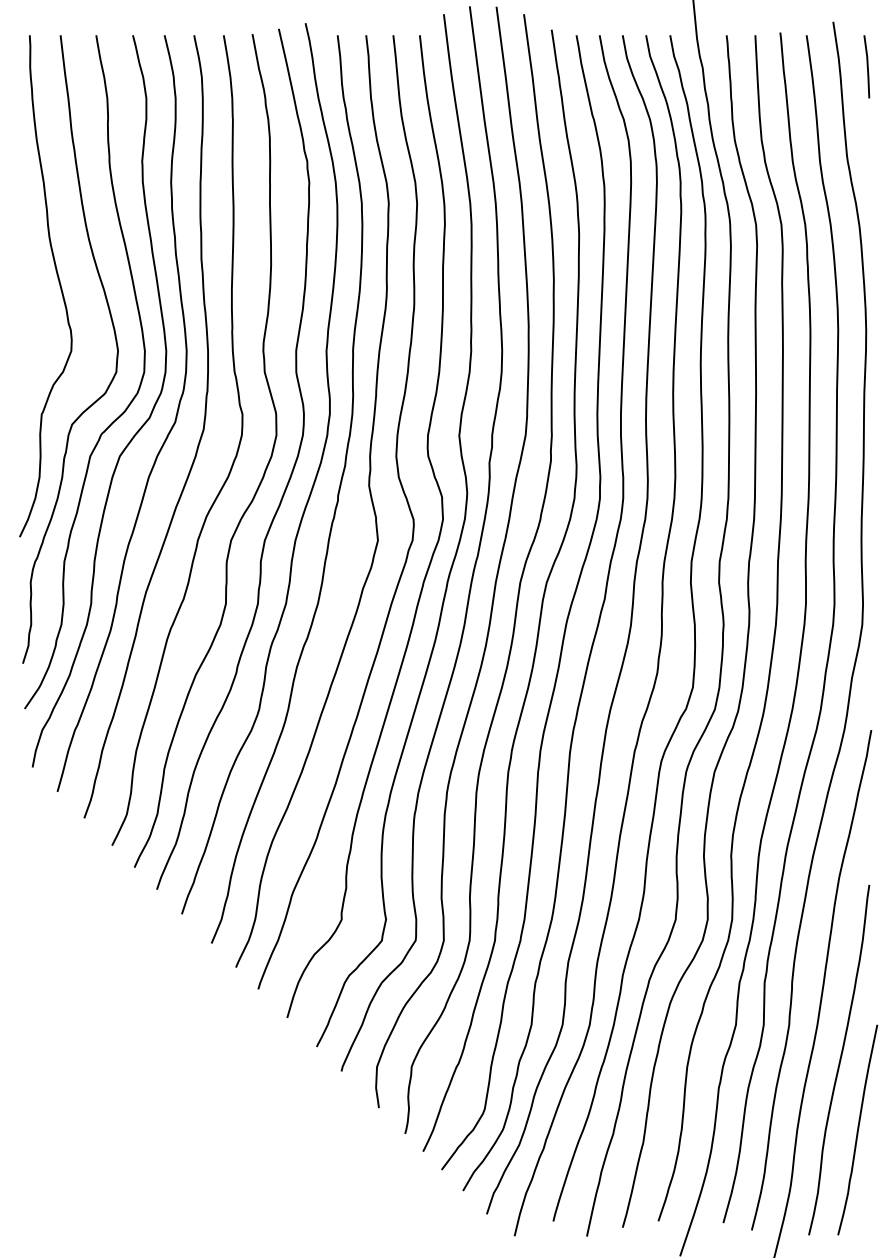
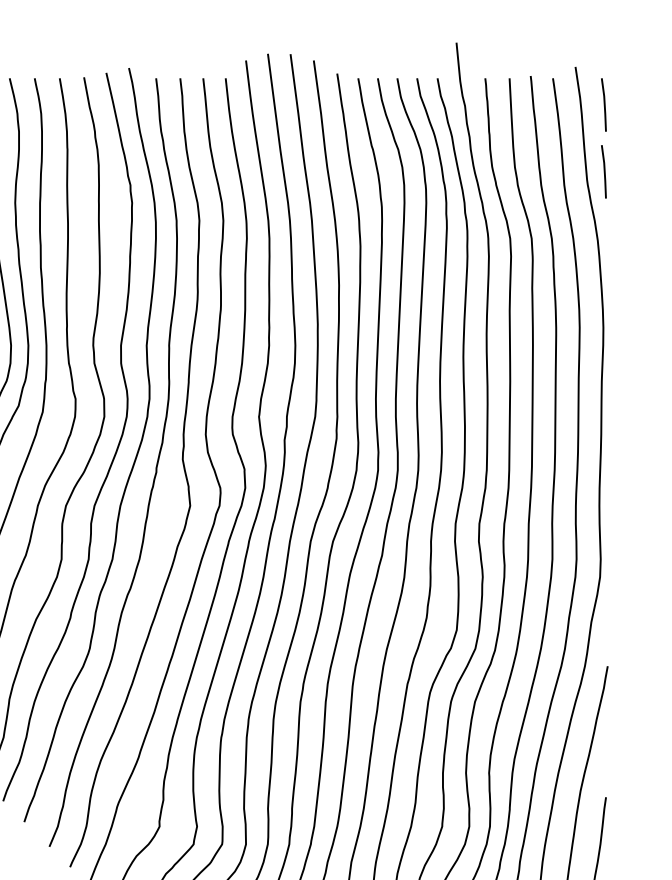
line: (866, 145) -> (603, 171), added

